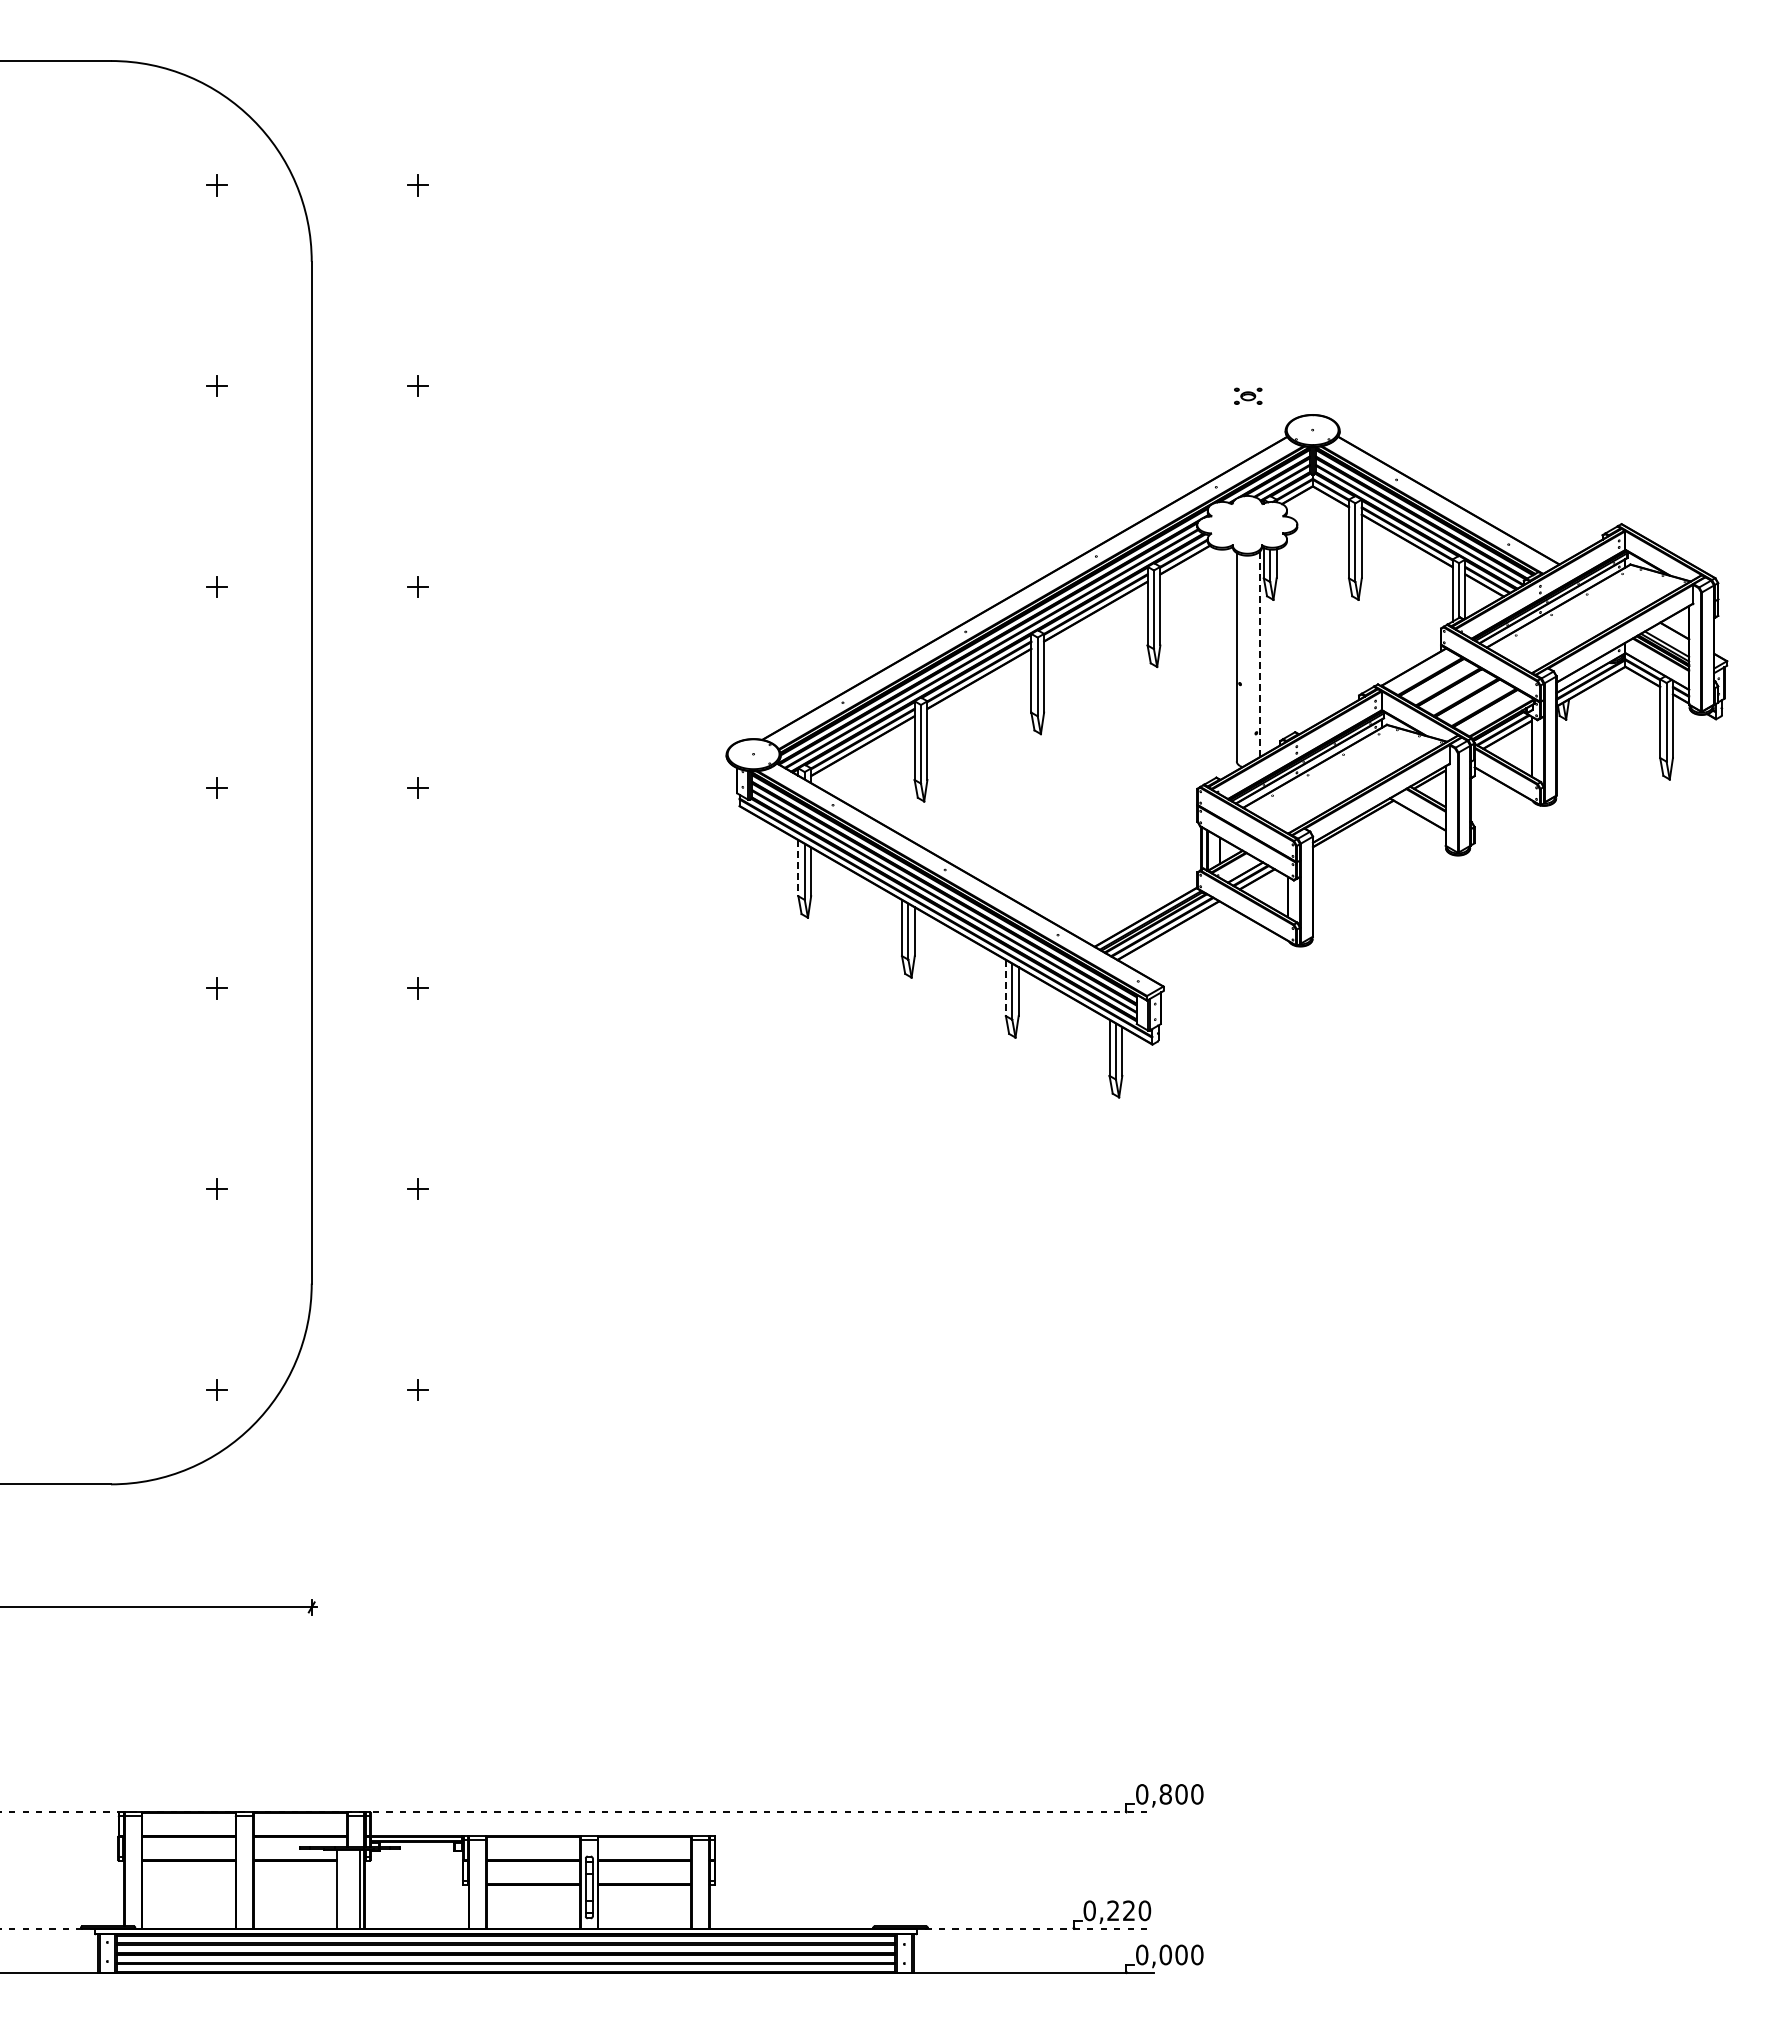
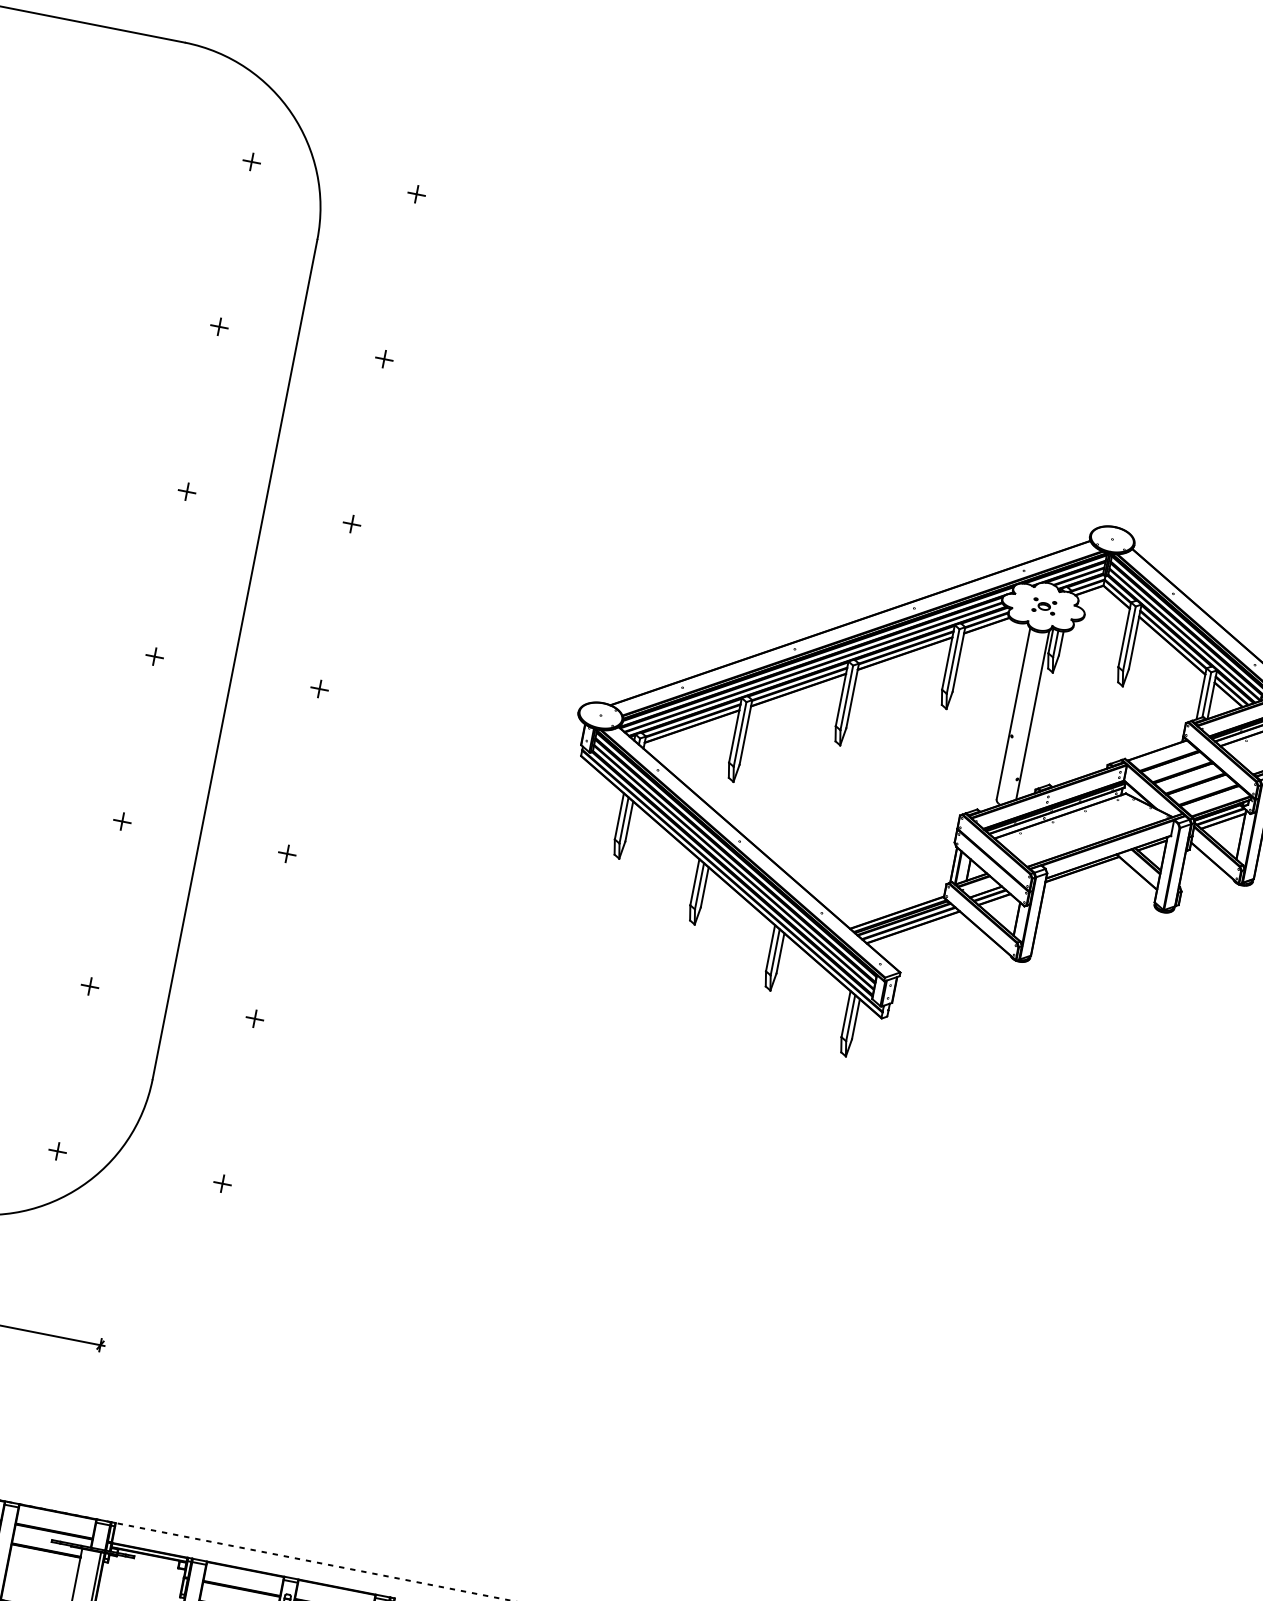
part: (1248, 395) -> (1044, 605), moved
line: (1259, 654) -> (1032, 715), dashed -> solid
line: (798, 868) -> (619, 816), dashed -> solid
line: (1005, 988) -> (770, 948), dashed -> solid

